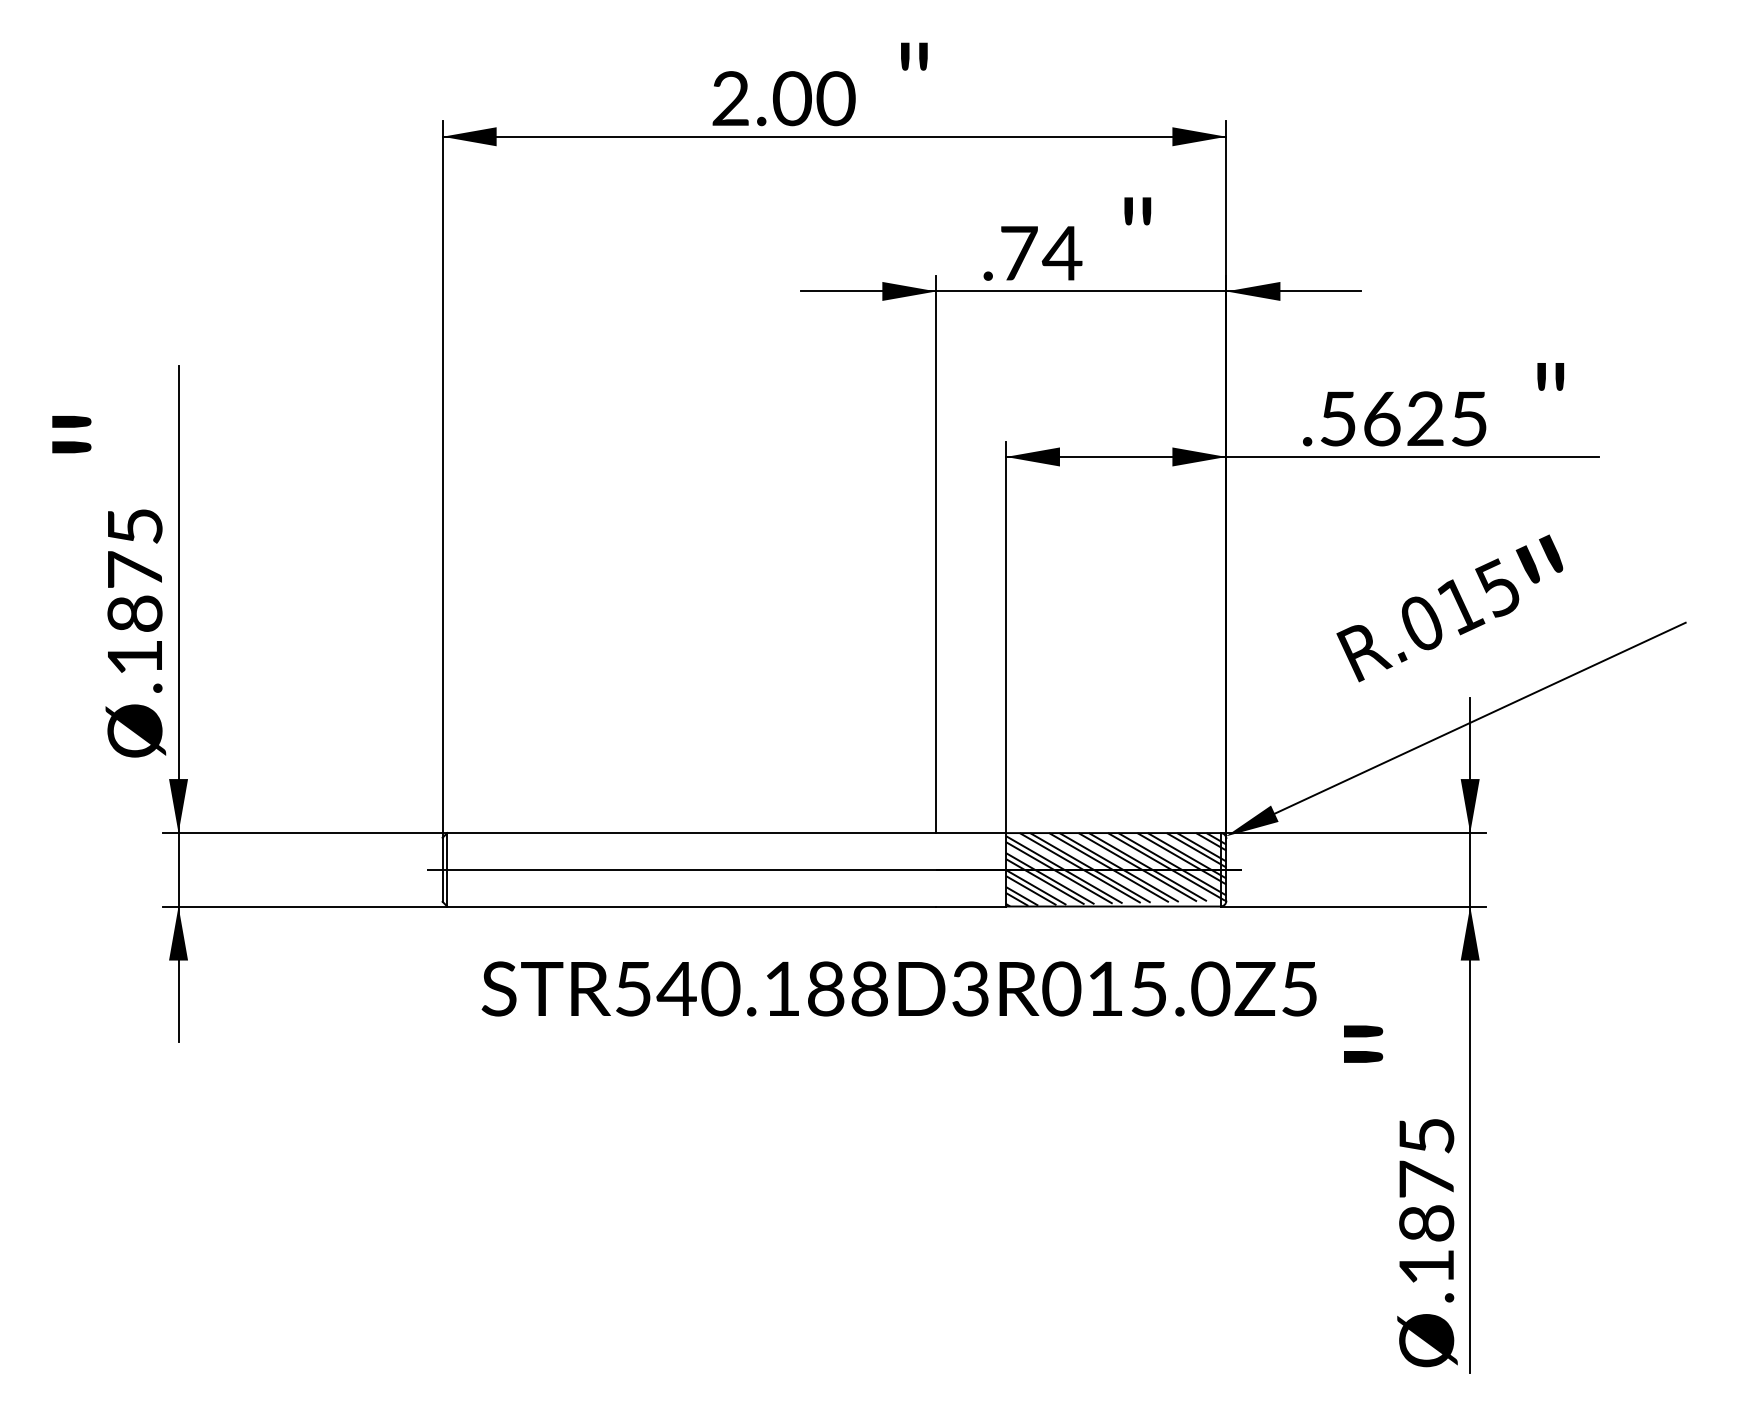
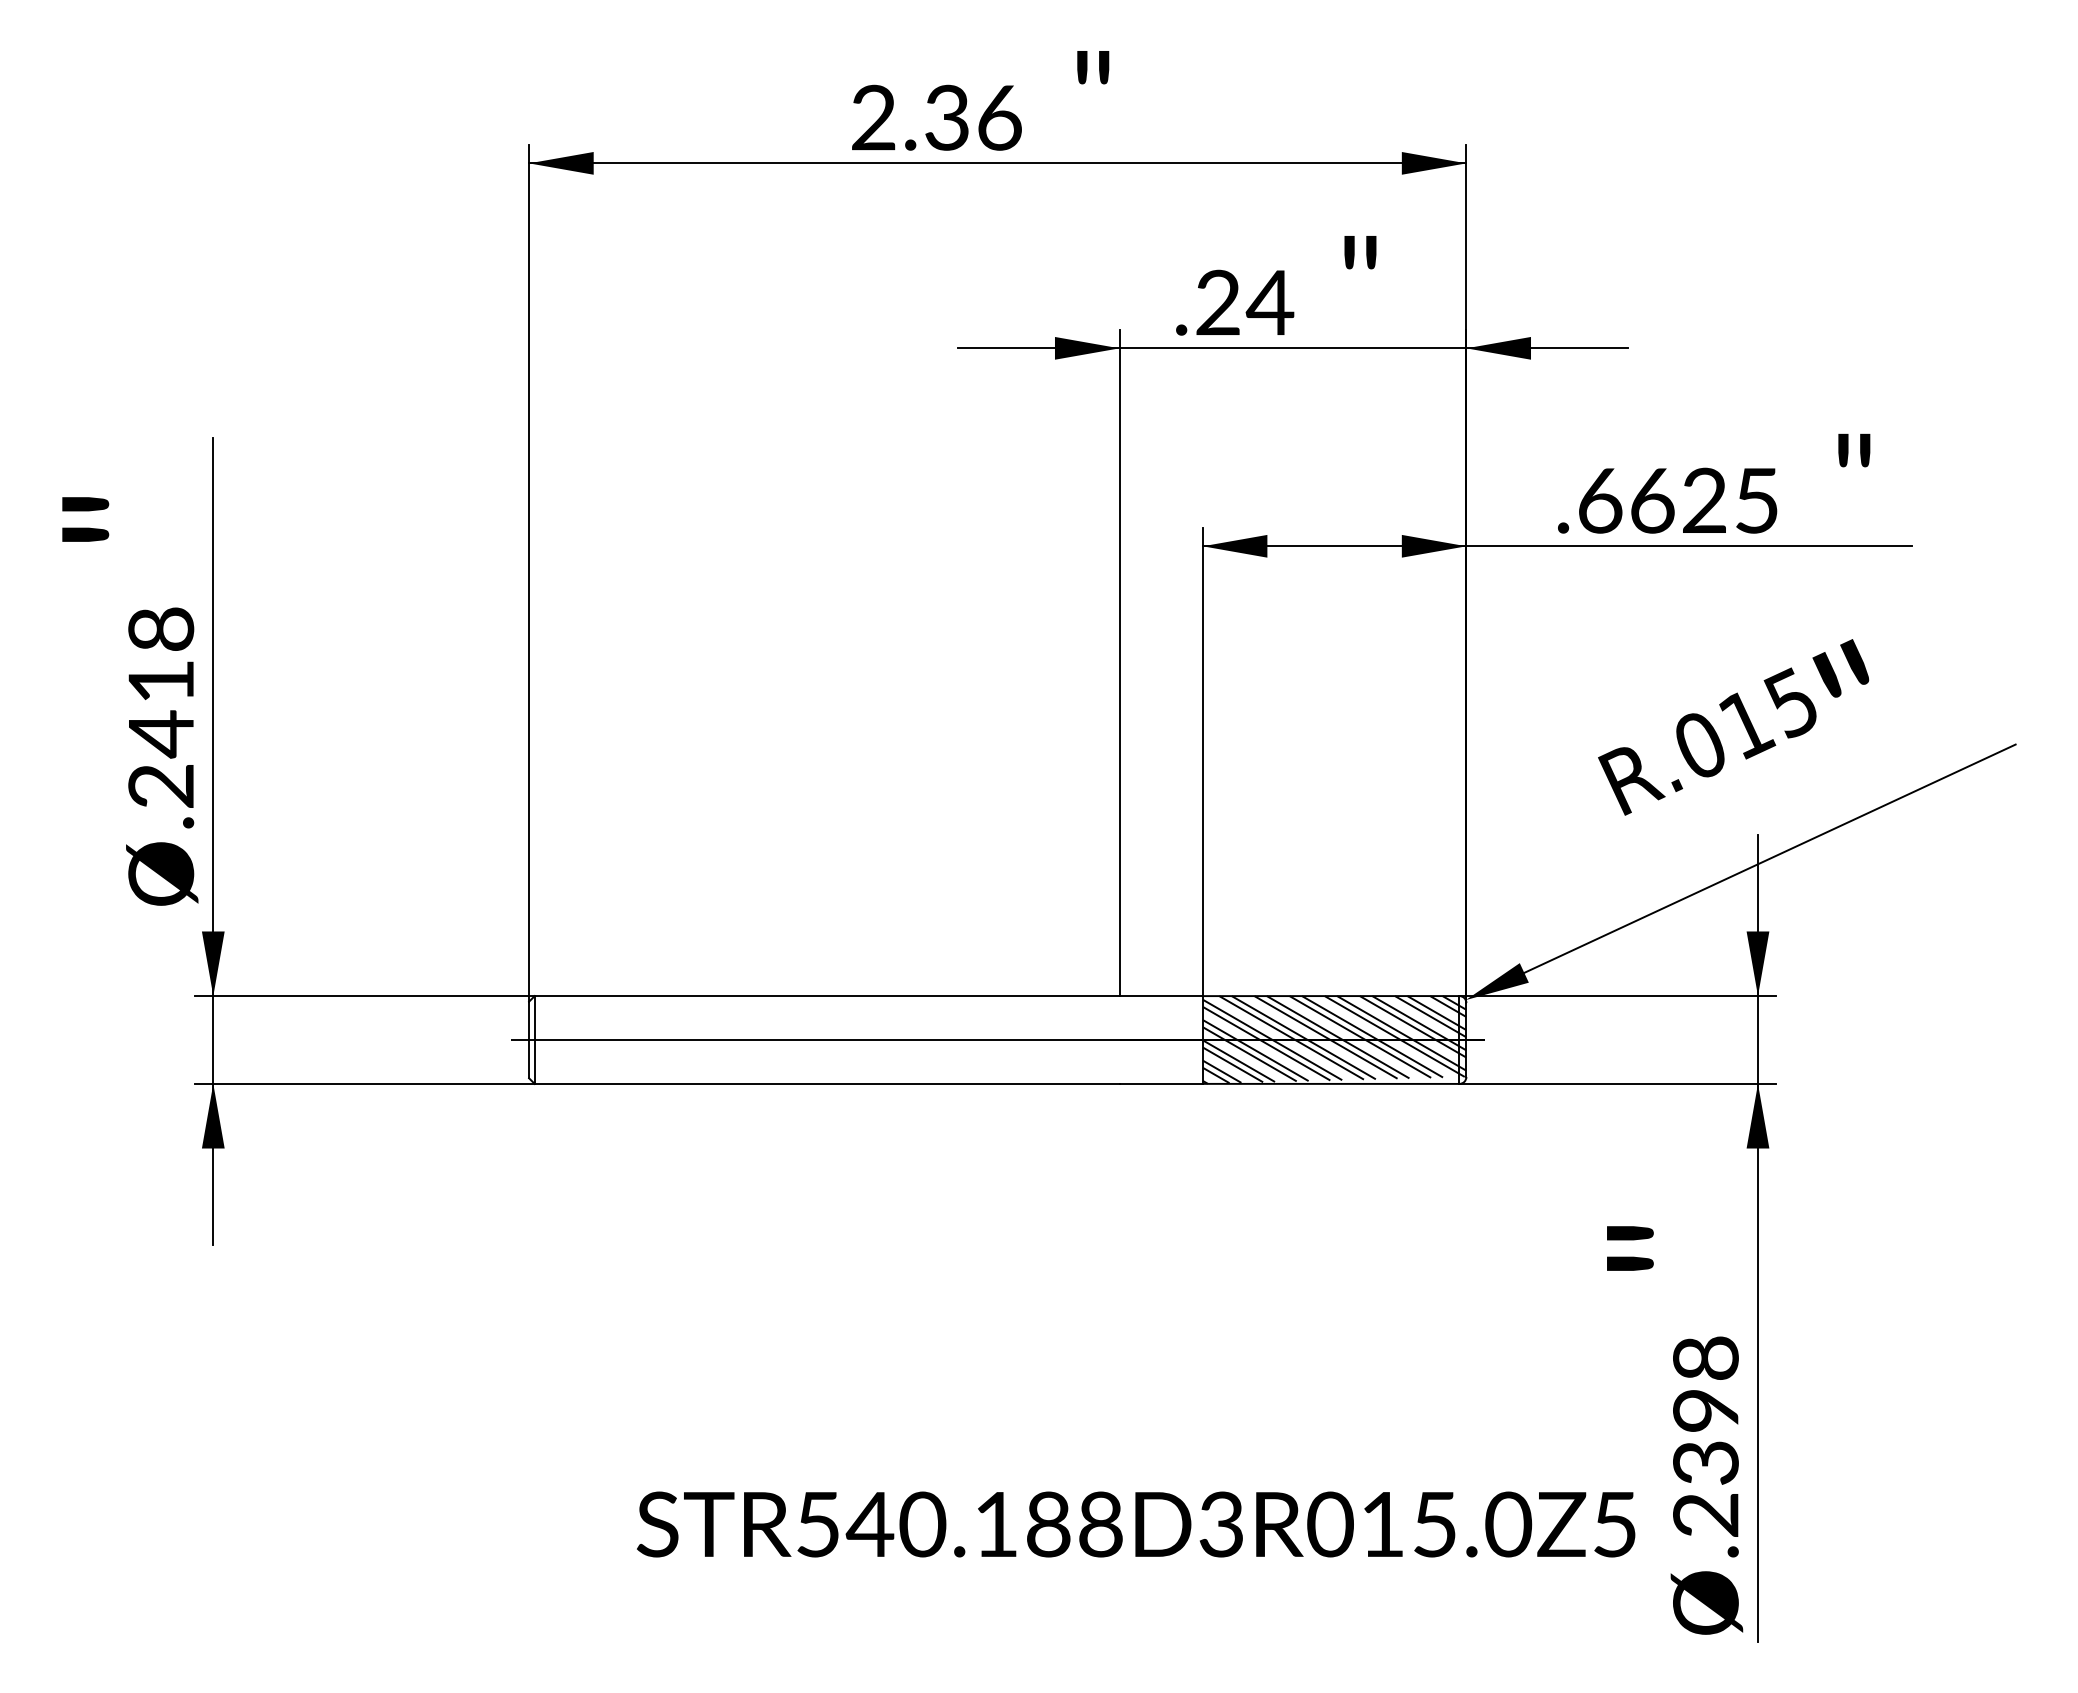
text: (814, 98) -> (973, 117), 2.00 -> 2.36
text: (1019, 252) -> (1218, 301), .74 -> .24
text: (1338, 418) -> (1600, 500), .5625 -> .6625
text: (135, 591) -> (161, 707), .1875 -> .2418
text: (899, 988) -> (1136, 1524), moved
text: (1426, 1201) -> (1705, 1436), .1875 -> .2398

